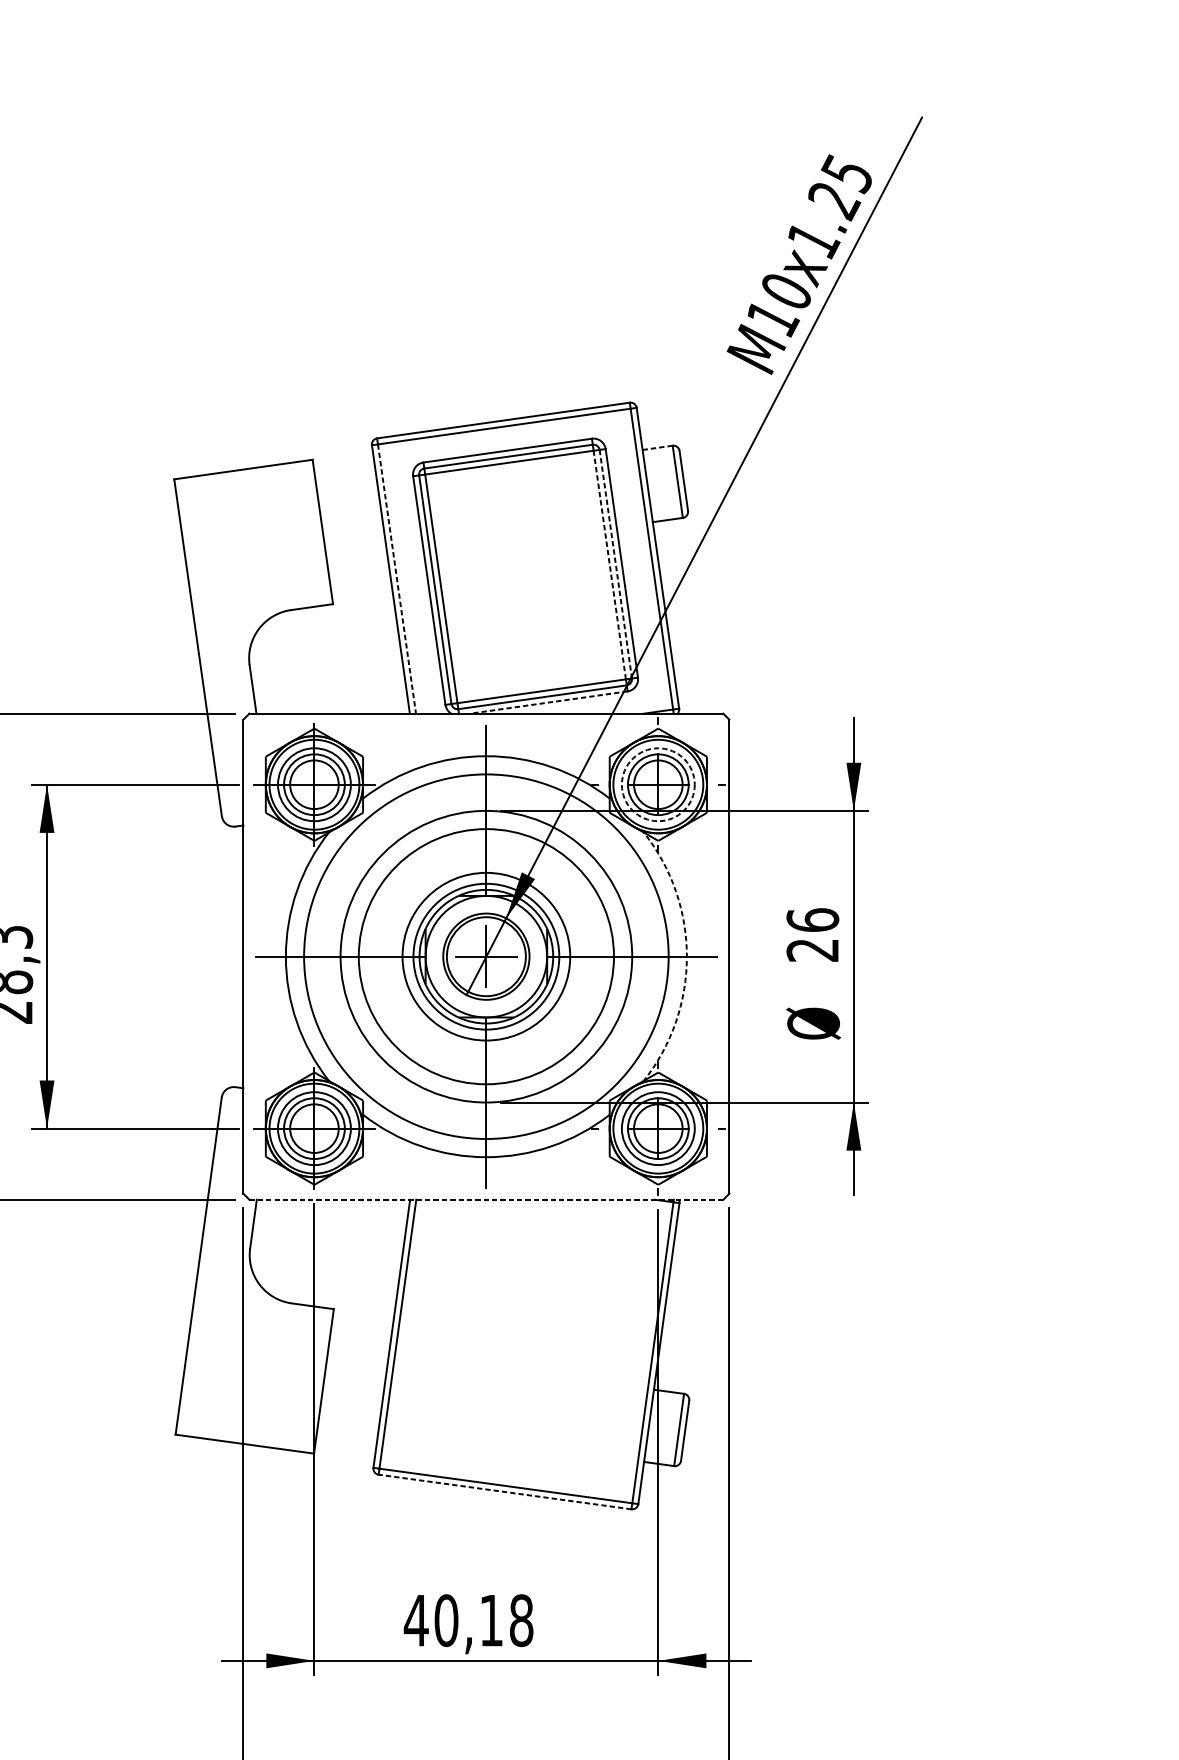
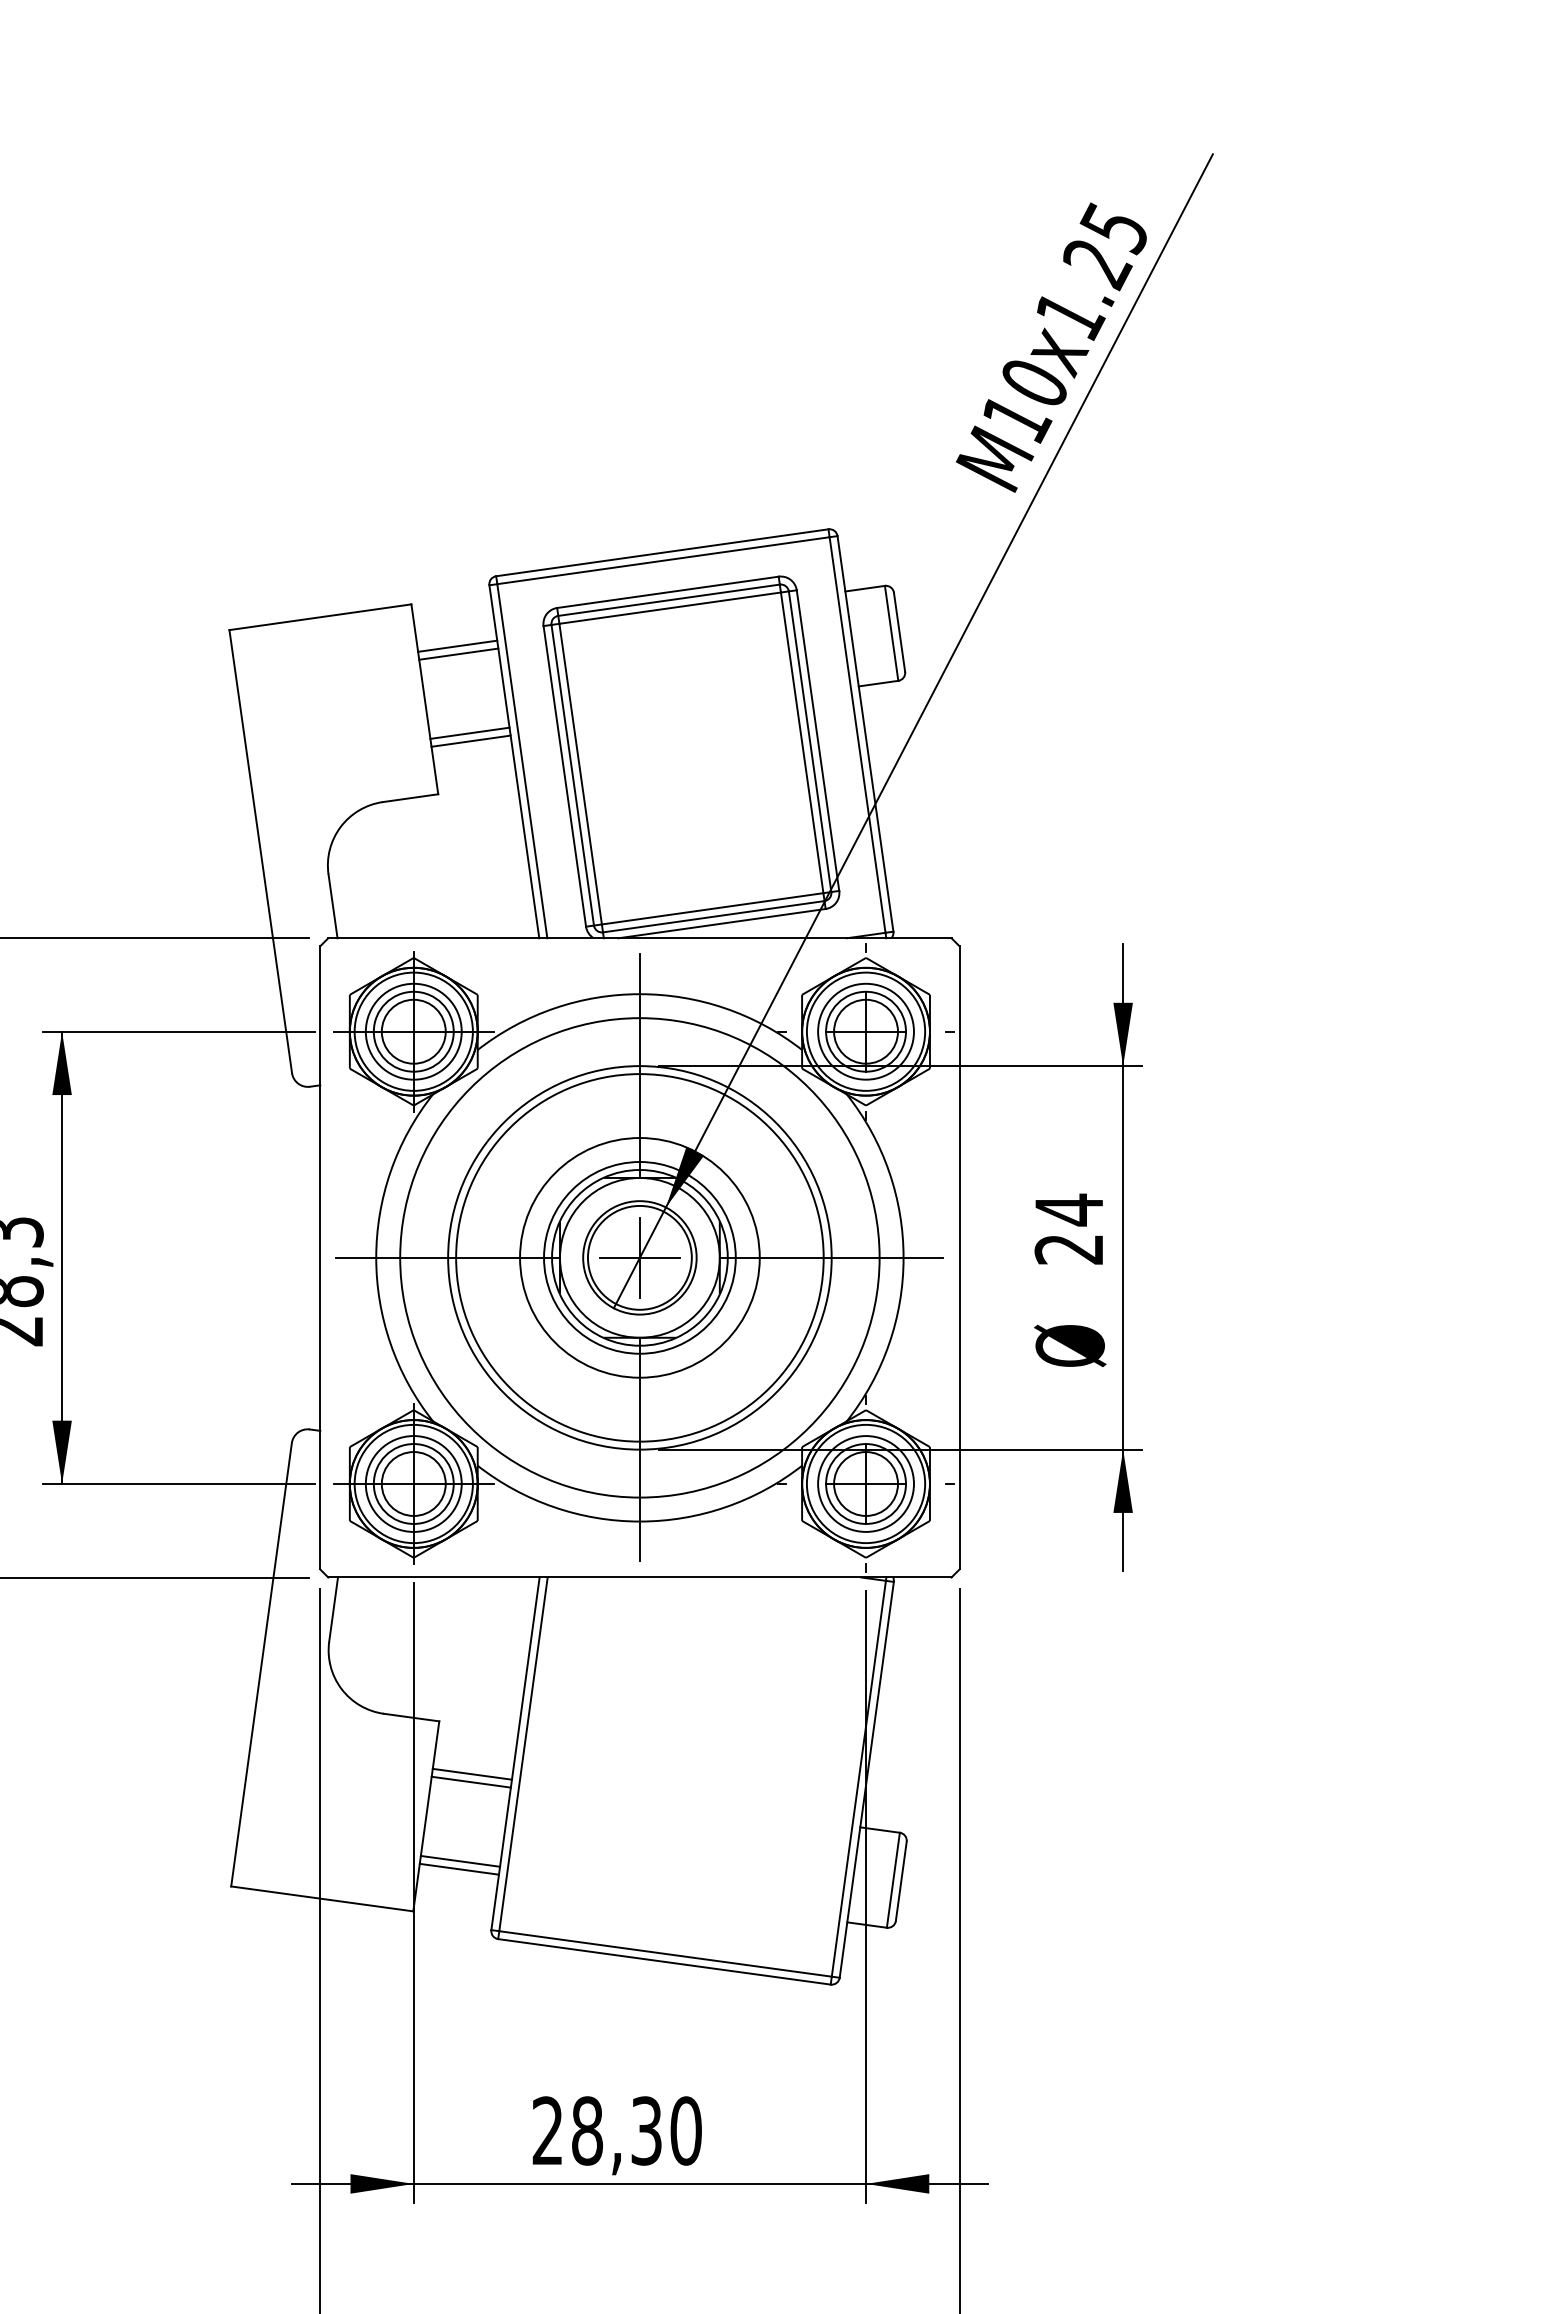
line: (657, 447) -> (865, 588), dashed -> solid
line: (347, 491) -> (457, 645), added
line: (348, 497) -> (458, 653), added
line: (356, 557) -> (469, 732), added
line: (357, 563) -> (470, 740), added
line: (610, 564) -> (802, 742), dashed -> solid
line: (616, 564) -> (810, 741), dashed -> solid
line: (397, 579) -> (522, 761), dashed -> solid
line: (549, 702) -> (722, 923), dashed -> solid
circle: (657, 784) -> (865, 1031), dashed -> solid
text: (813, 919) -> (1069, 1209), 26 -> 24
circle: (486, 956) -> (639, 1257), size x0.71
circle: (486, 956) -> (639, 1257), size x1.67
arc: (686, 957) -> (903, 1258), dashed -> solid
line: (486, 1199) -> (639, 1577), dashed -> solid
line: (358, 1348) -> (471, 1773), added
line: (357, 1354) -> (470, 1781), added
line: (349, 1414) -> (460, 1860), added
line: (348, 1421) -> (458, 1868), added
line: (505, 1491) -> (664, 1961), dashed -> solid
text: (468, 1620) -> (616, 2130), 40,18 -> 28,30

